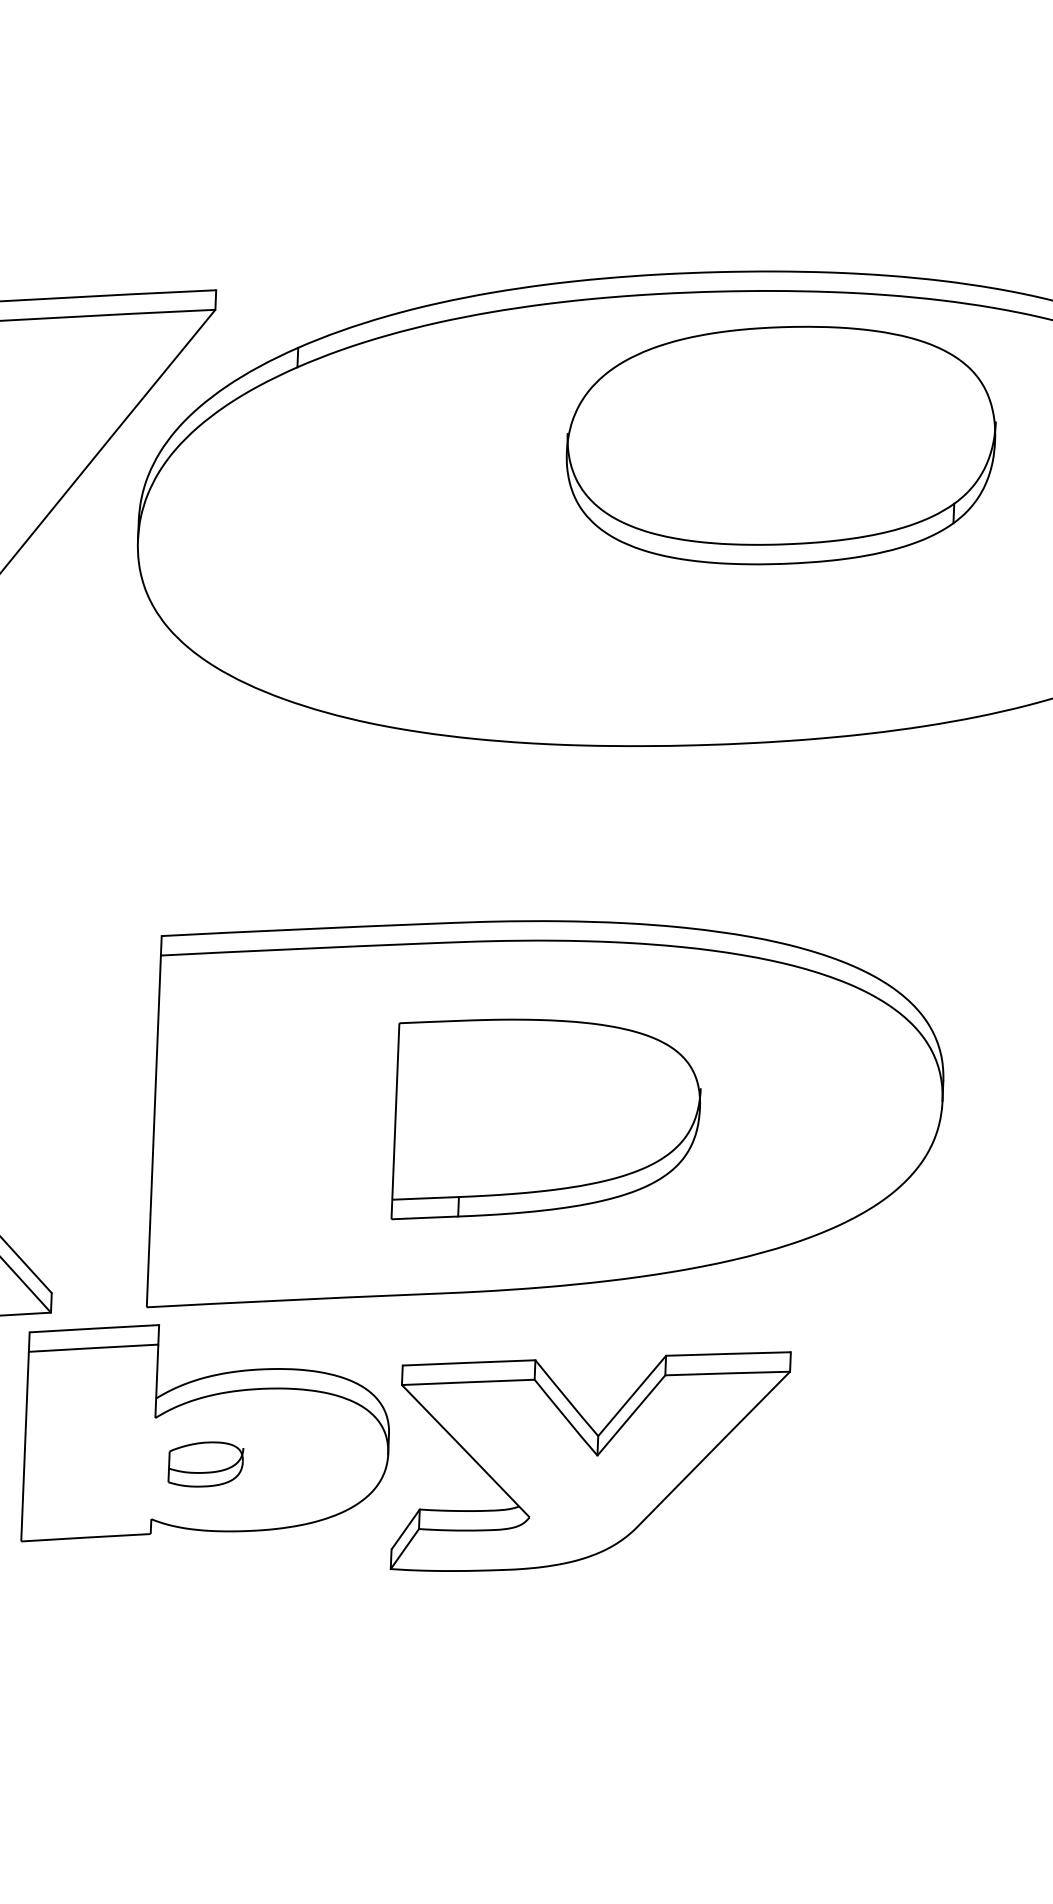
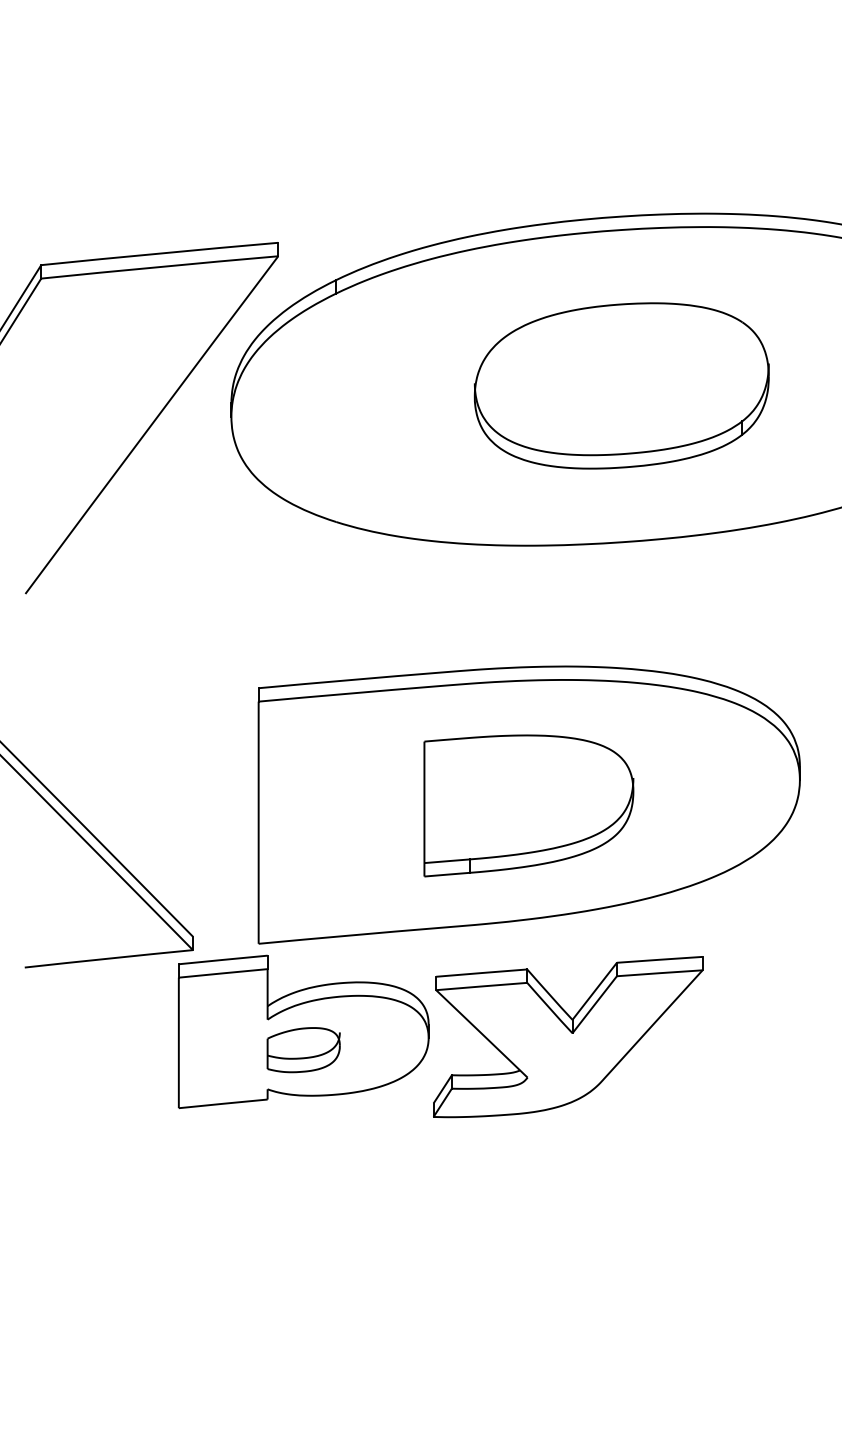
part: (780, 444) -> (621, 385), moved
part: (205, 1464) -> (303, 1050), size x1.43

